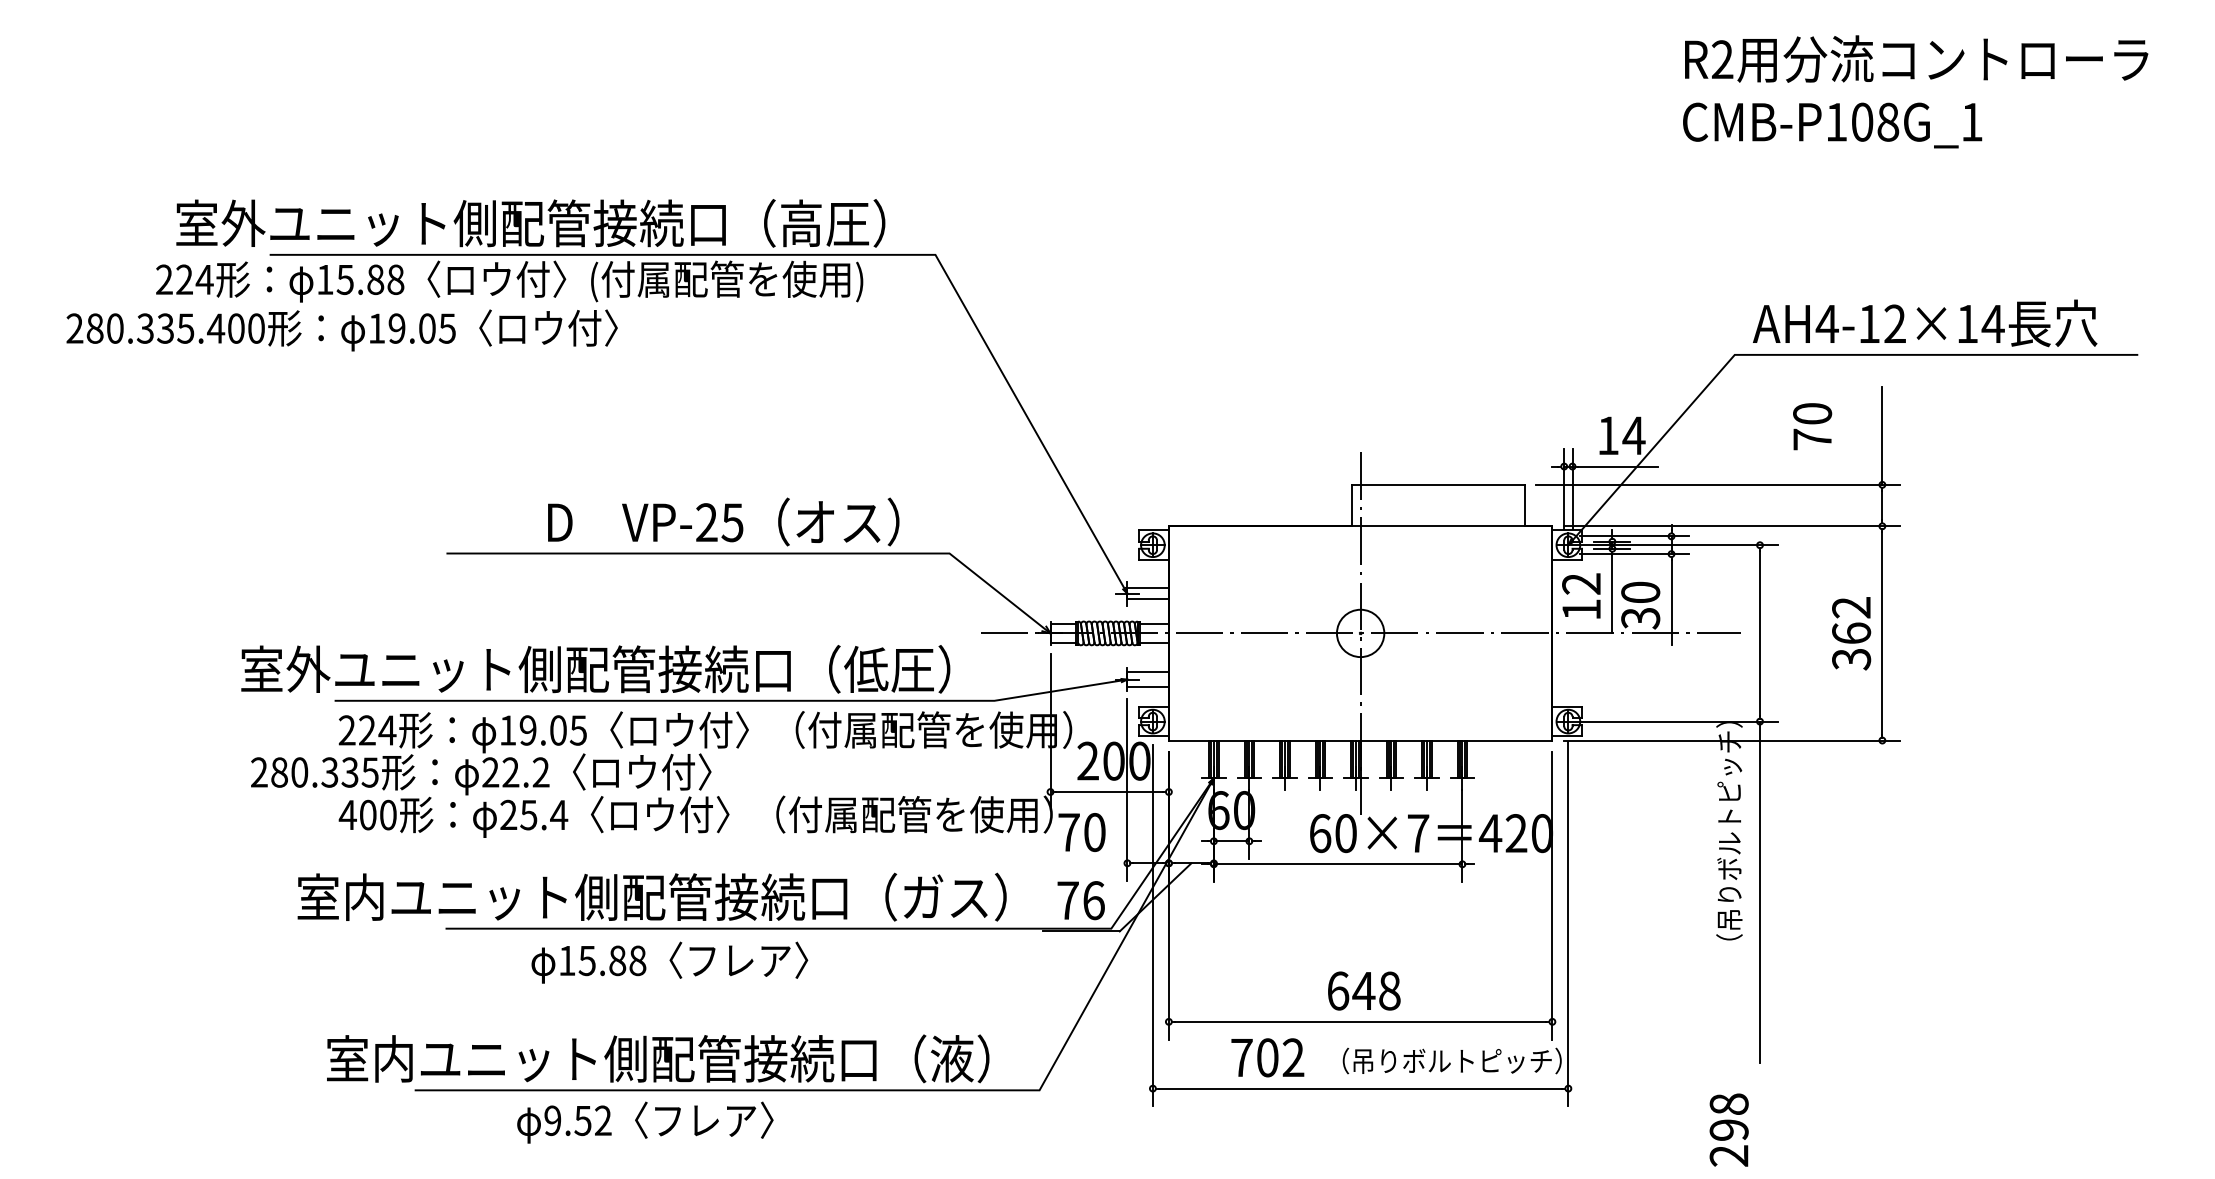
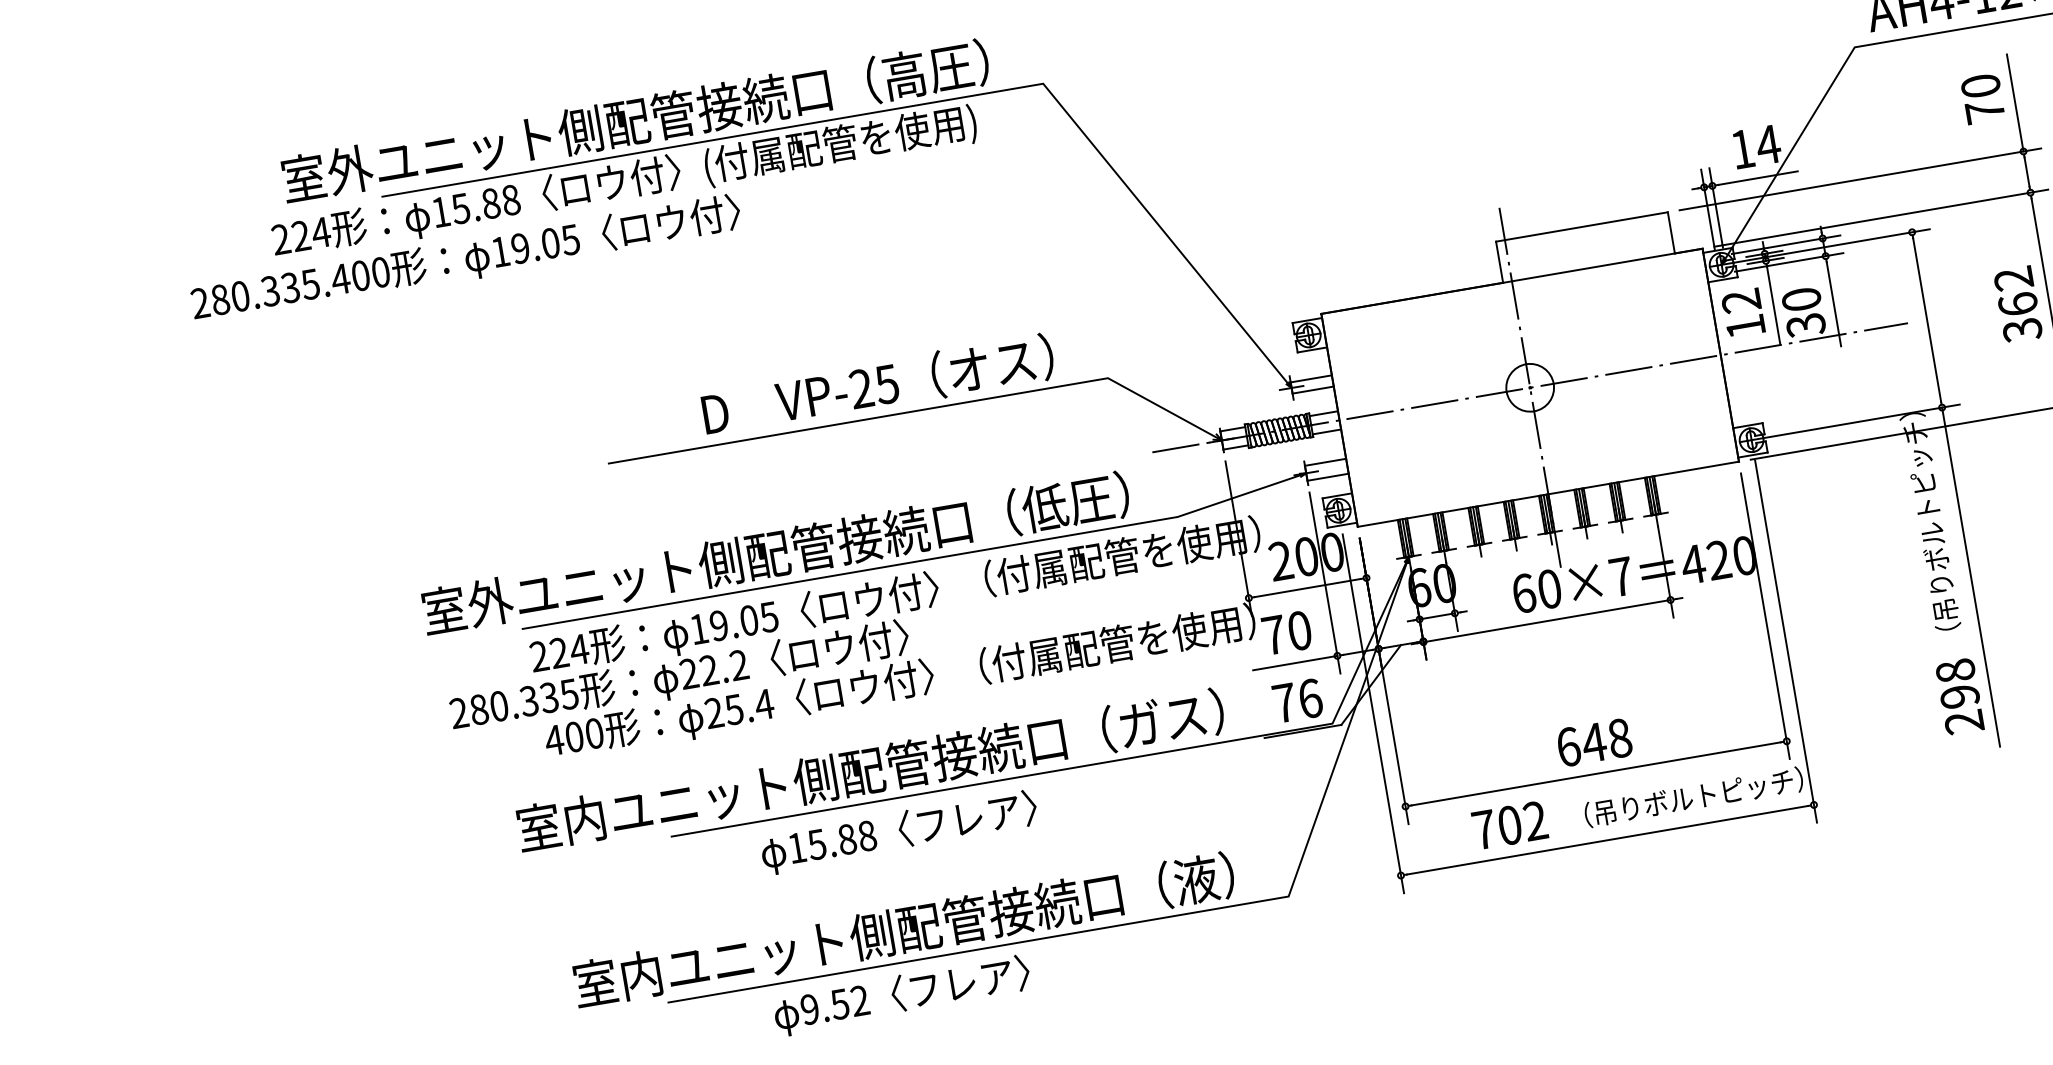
text: (1812, 426) -> (1982, 98), moved
line: (1084, 863) -> (1294, 663), added
text: (1728, 1129) -> (1959, 696), moved

